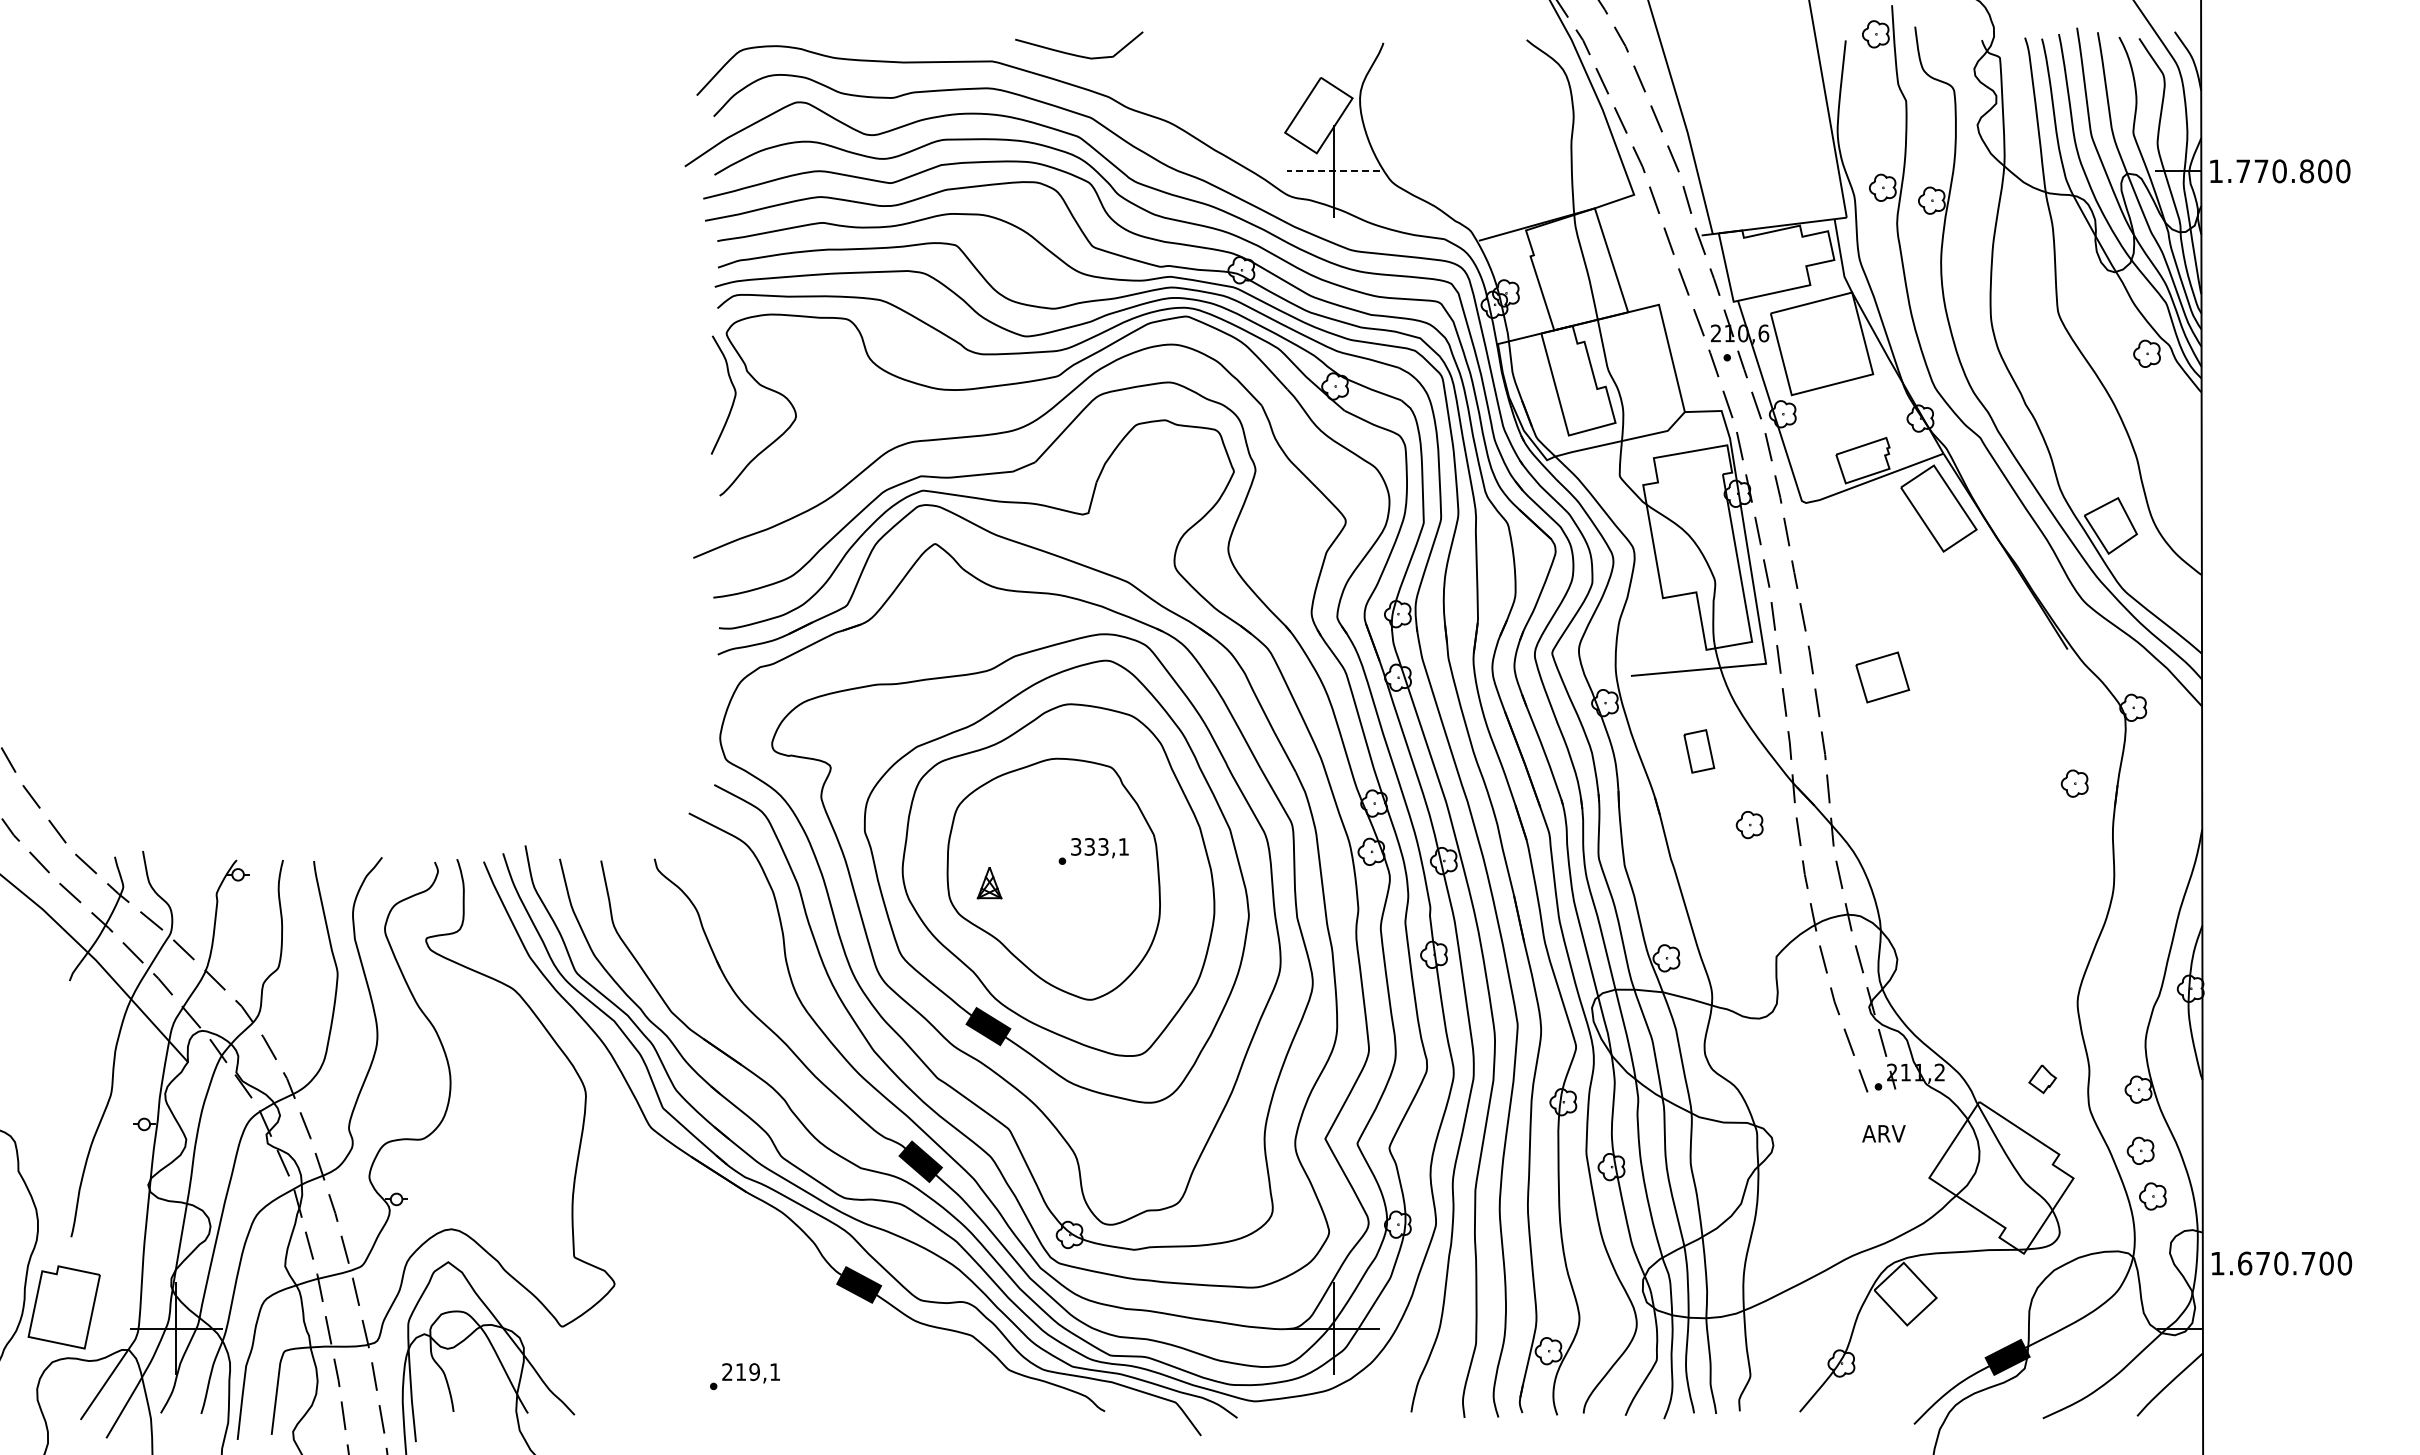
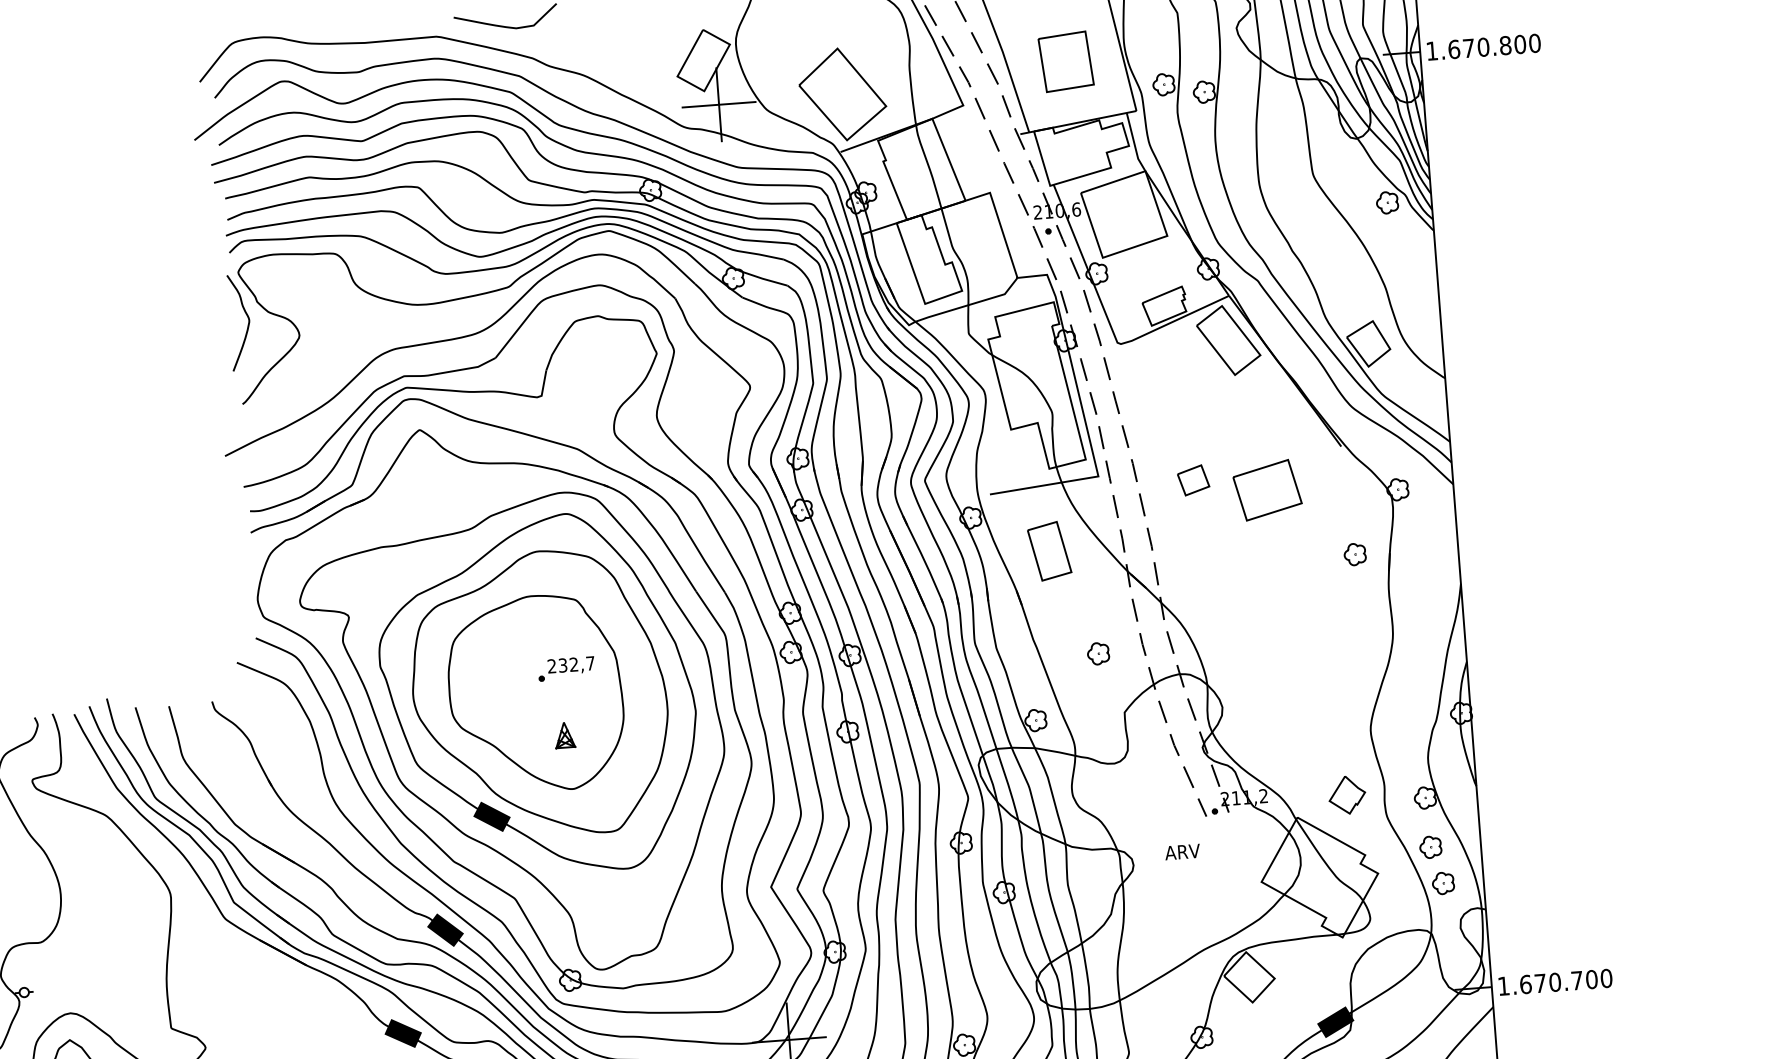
part: (1764, 150) -> (1065, 61), added
part: (1486, 169) -> (842, 93), added
line: (1333, 171) -> (718, 104), dashed -> solid
text: (2243, 171) -> (1454, 49), 1.770.800 -> 1.670.800
part: (1882, 677) -> (1193, 480), size x0.71
part: (1972, 696) -> (1267, 490), added
part: (1699, 751) -> (1049, 551), size x1.67
part: (1749, 825) -> (1098, 654), moved
text: (1099, 846) -> (570, 664), 333,1 -> 232,7
part: (989, 883) -> (564, 735), moved
part: (2042, 1079) -> (1347, 795), size x1.67
text: (1883, 1133) -> (1182, 851), moved
text: (2281, 1263) -> (1555, 982), moved

